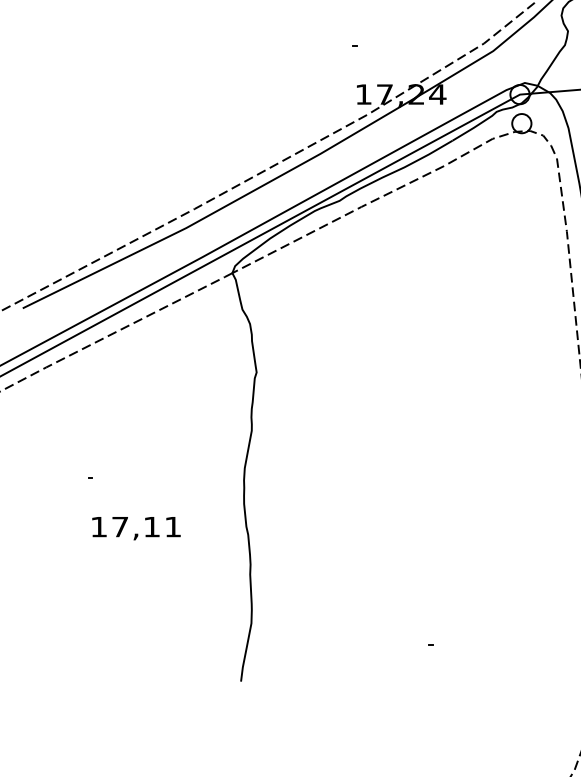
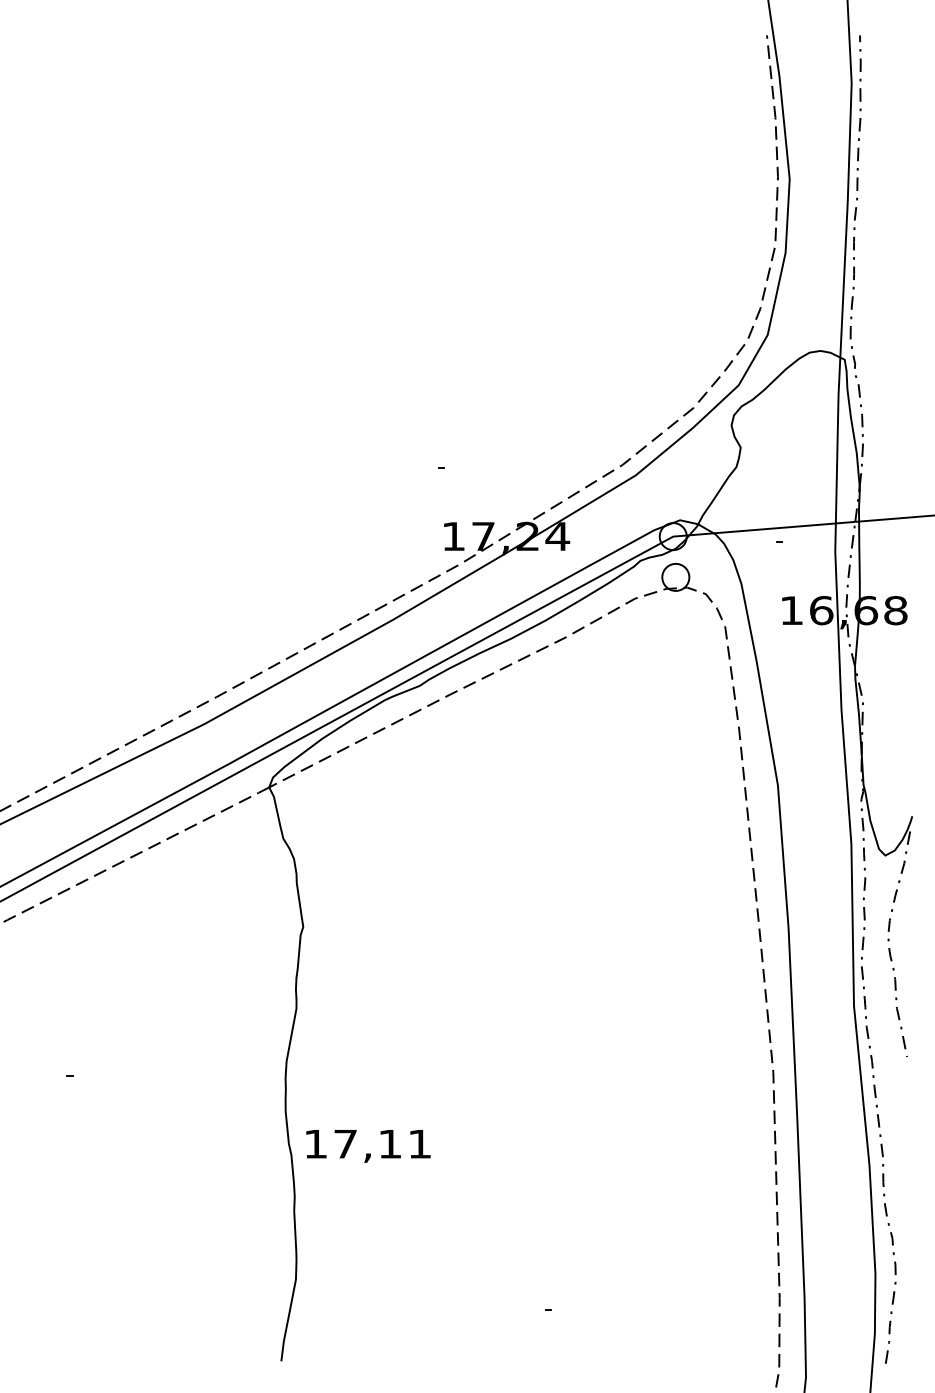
text: (136, 528) -> (368, 1146), moved

